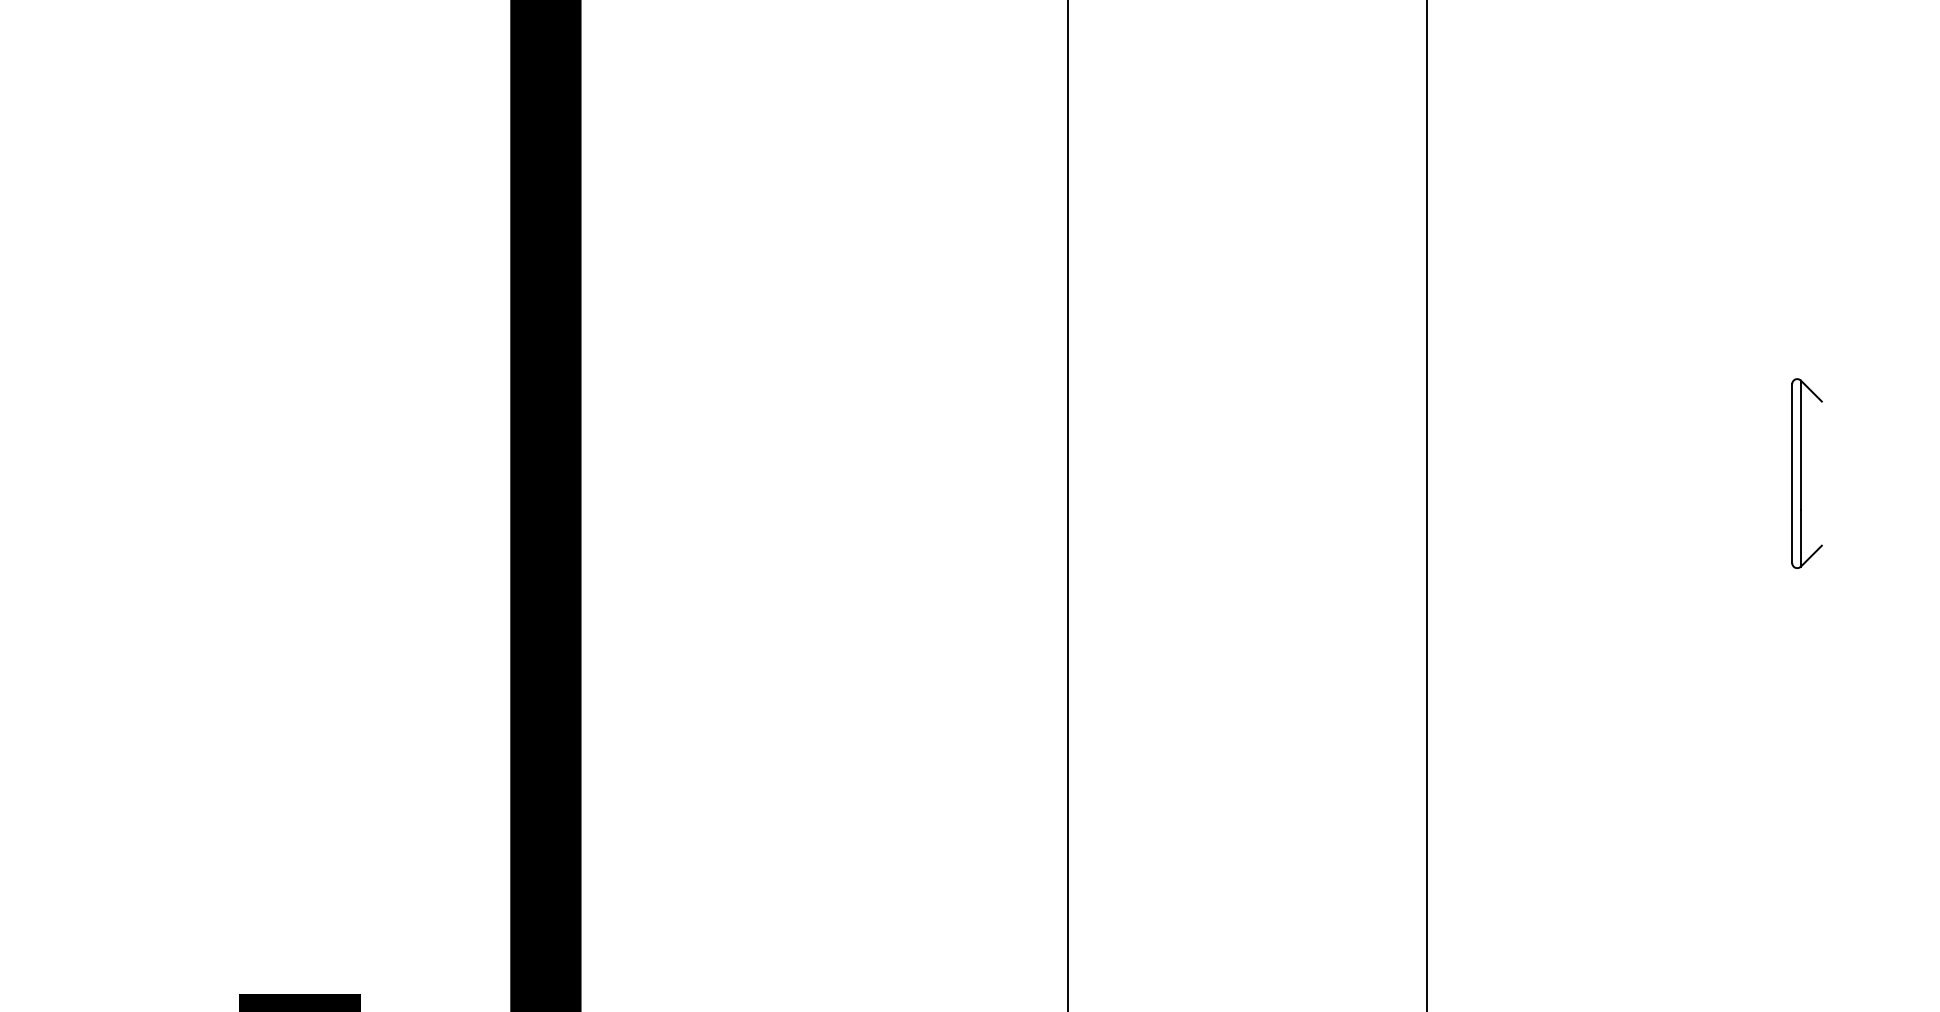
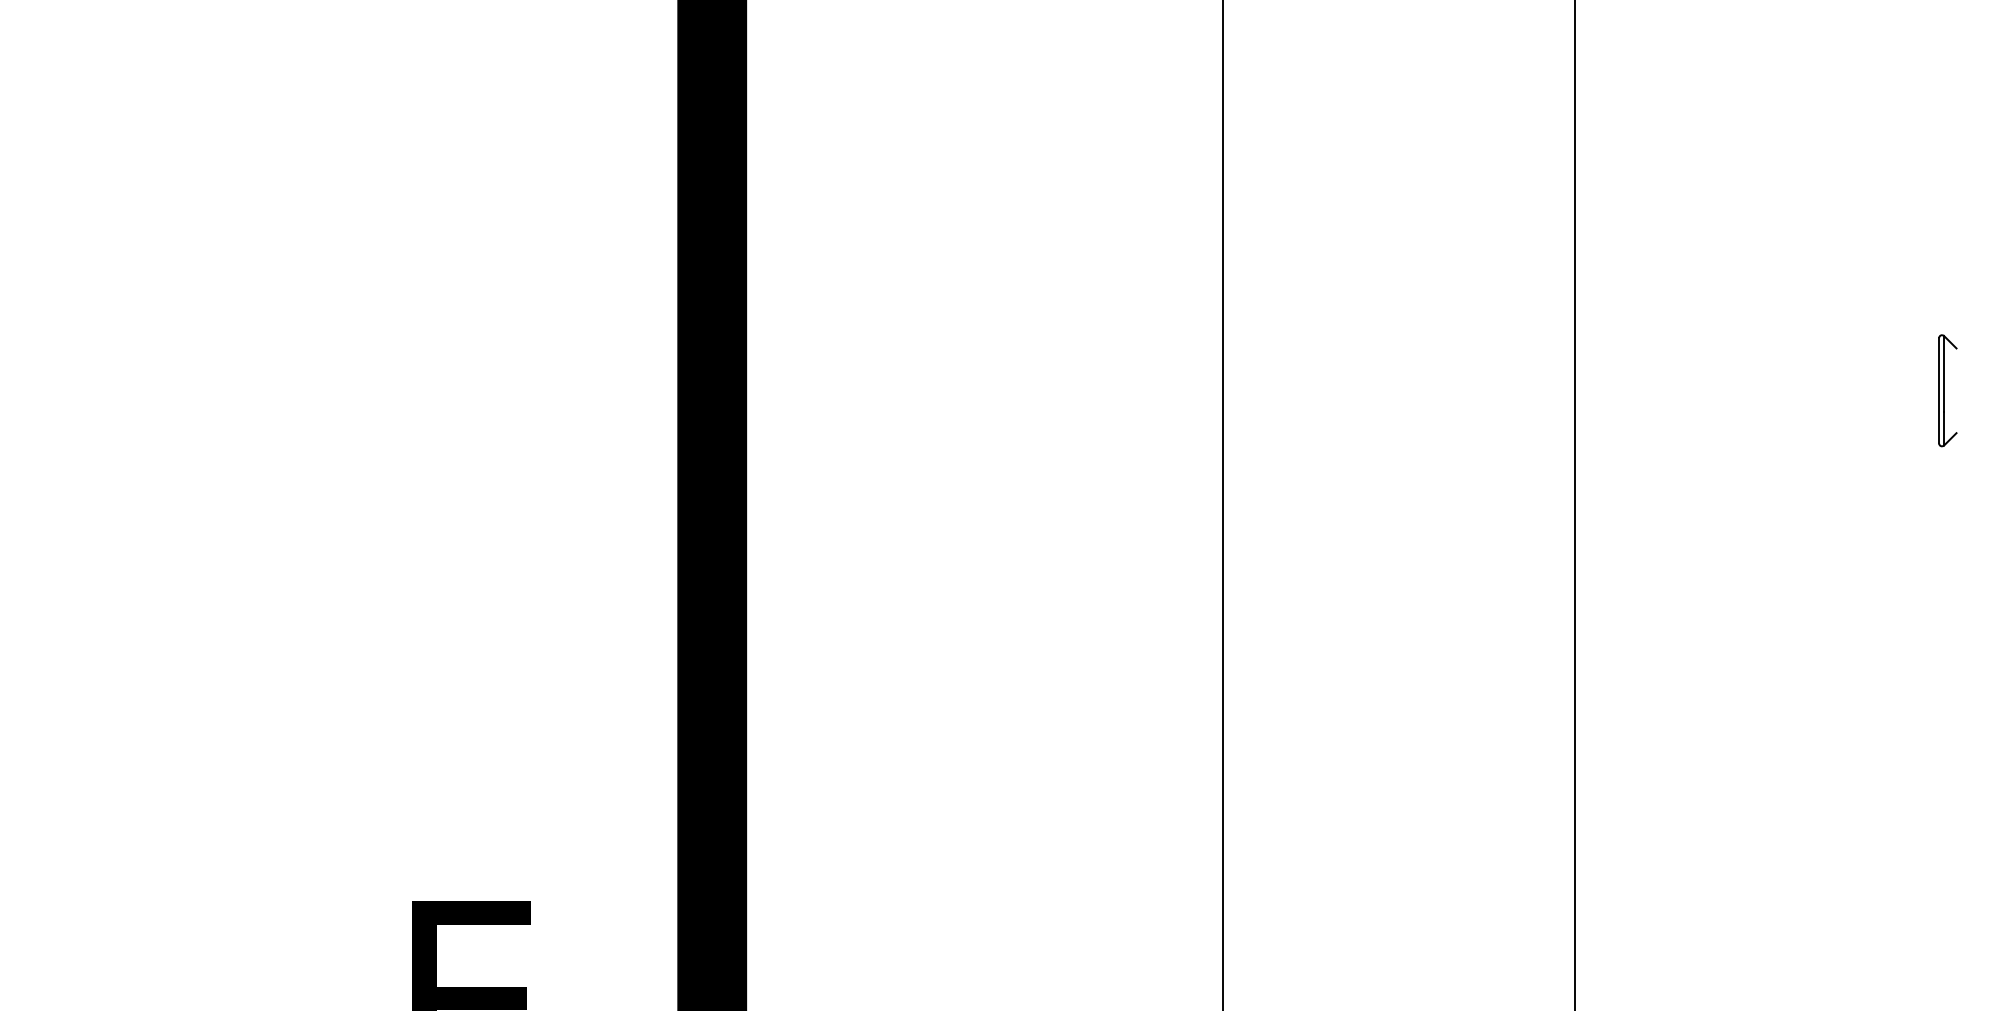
part: (1806, 473) -> (1947, 390), size x0.6

